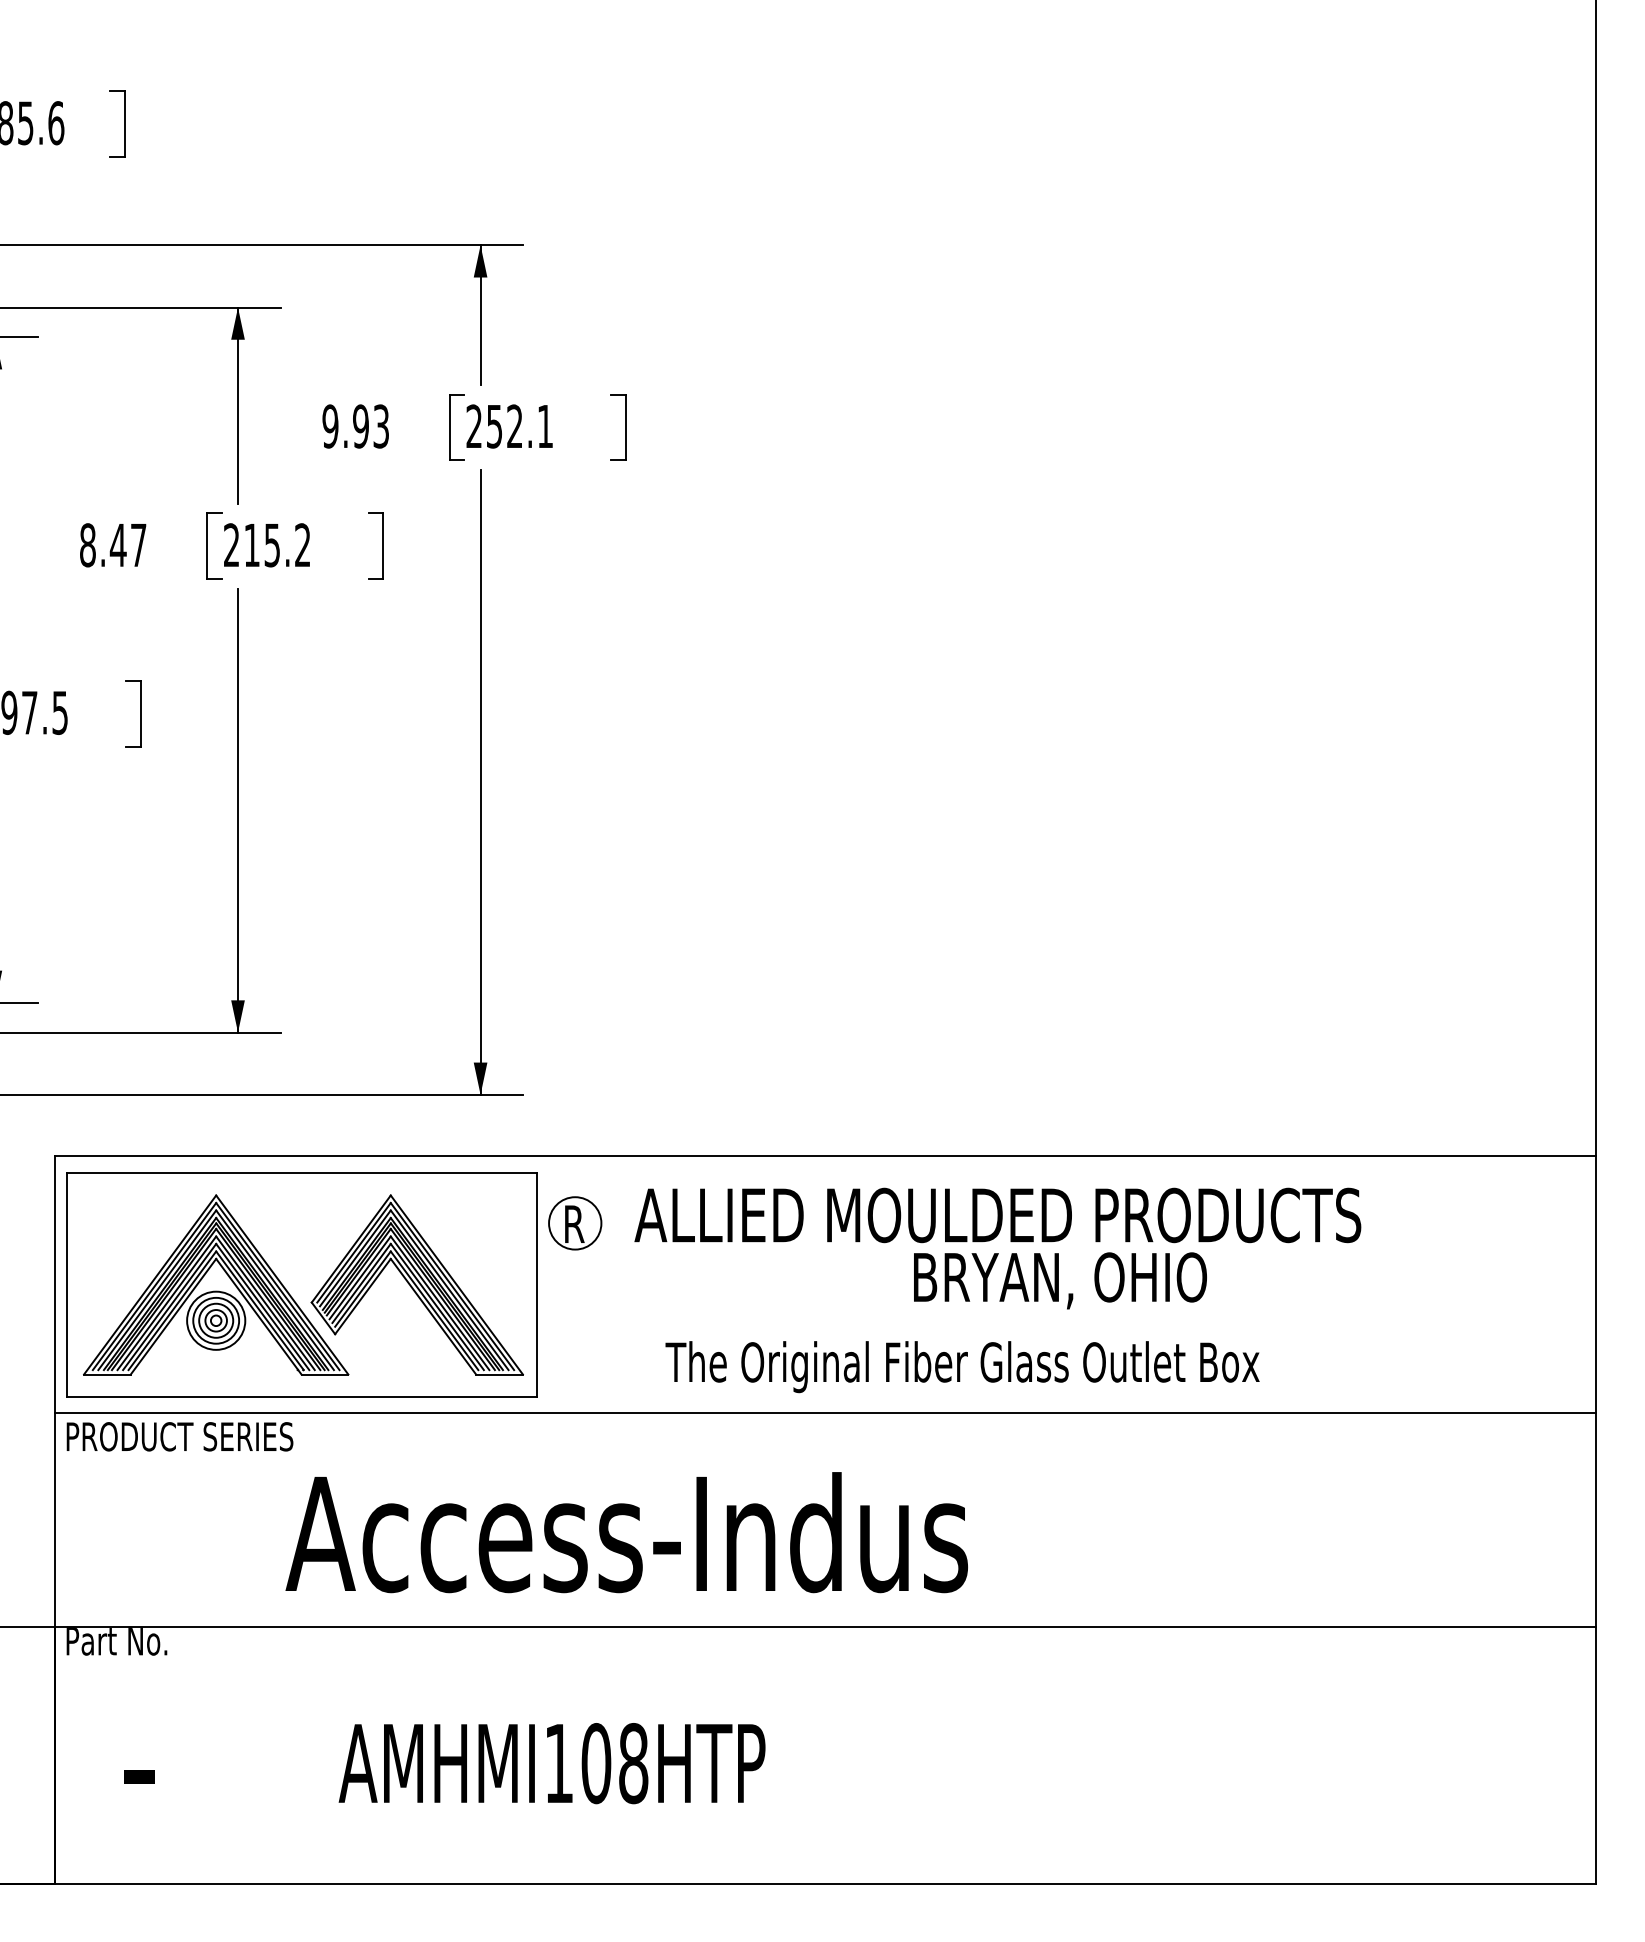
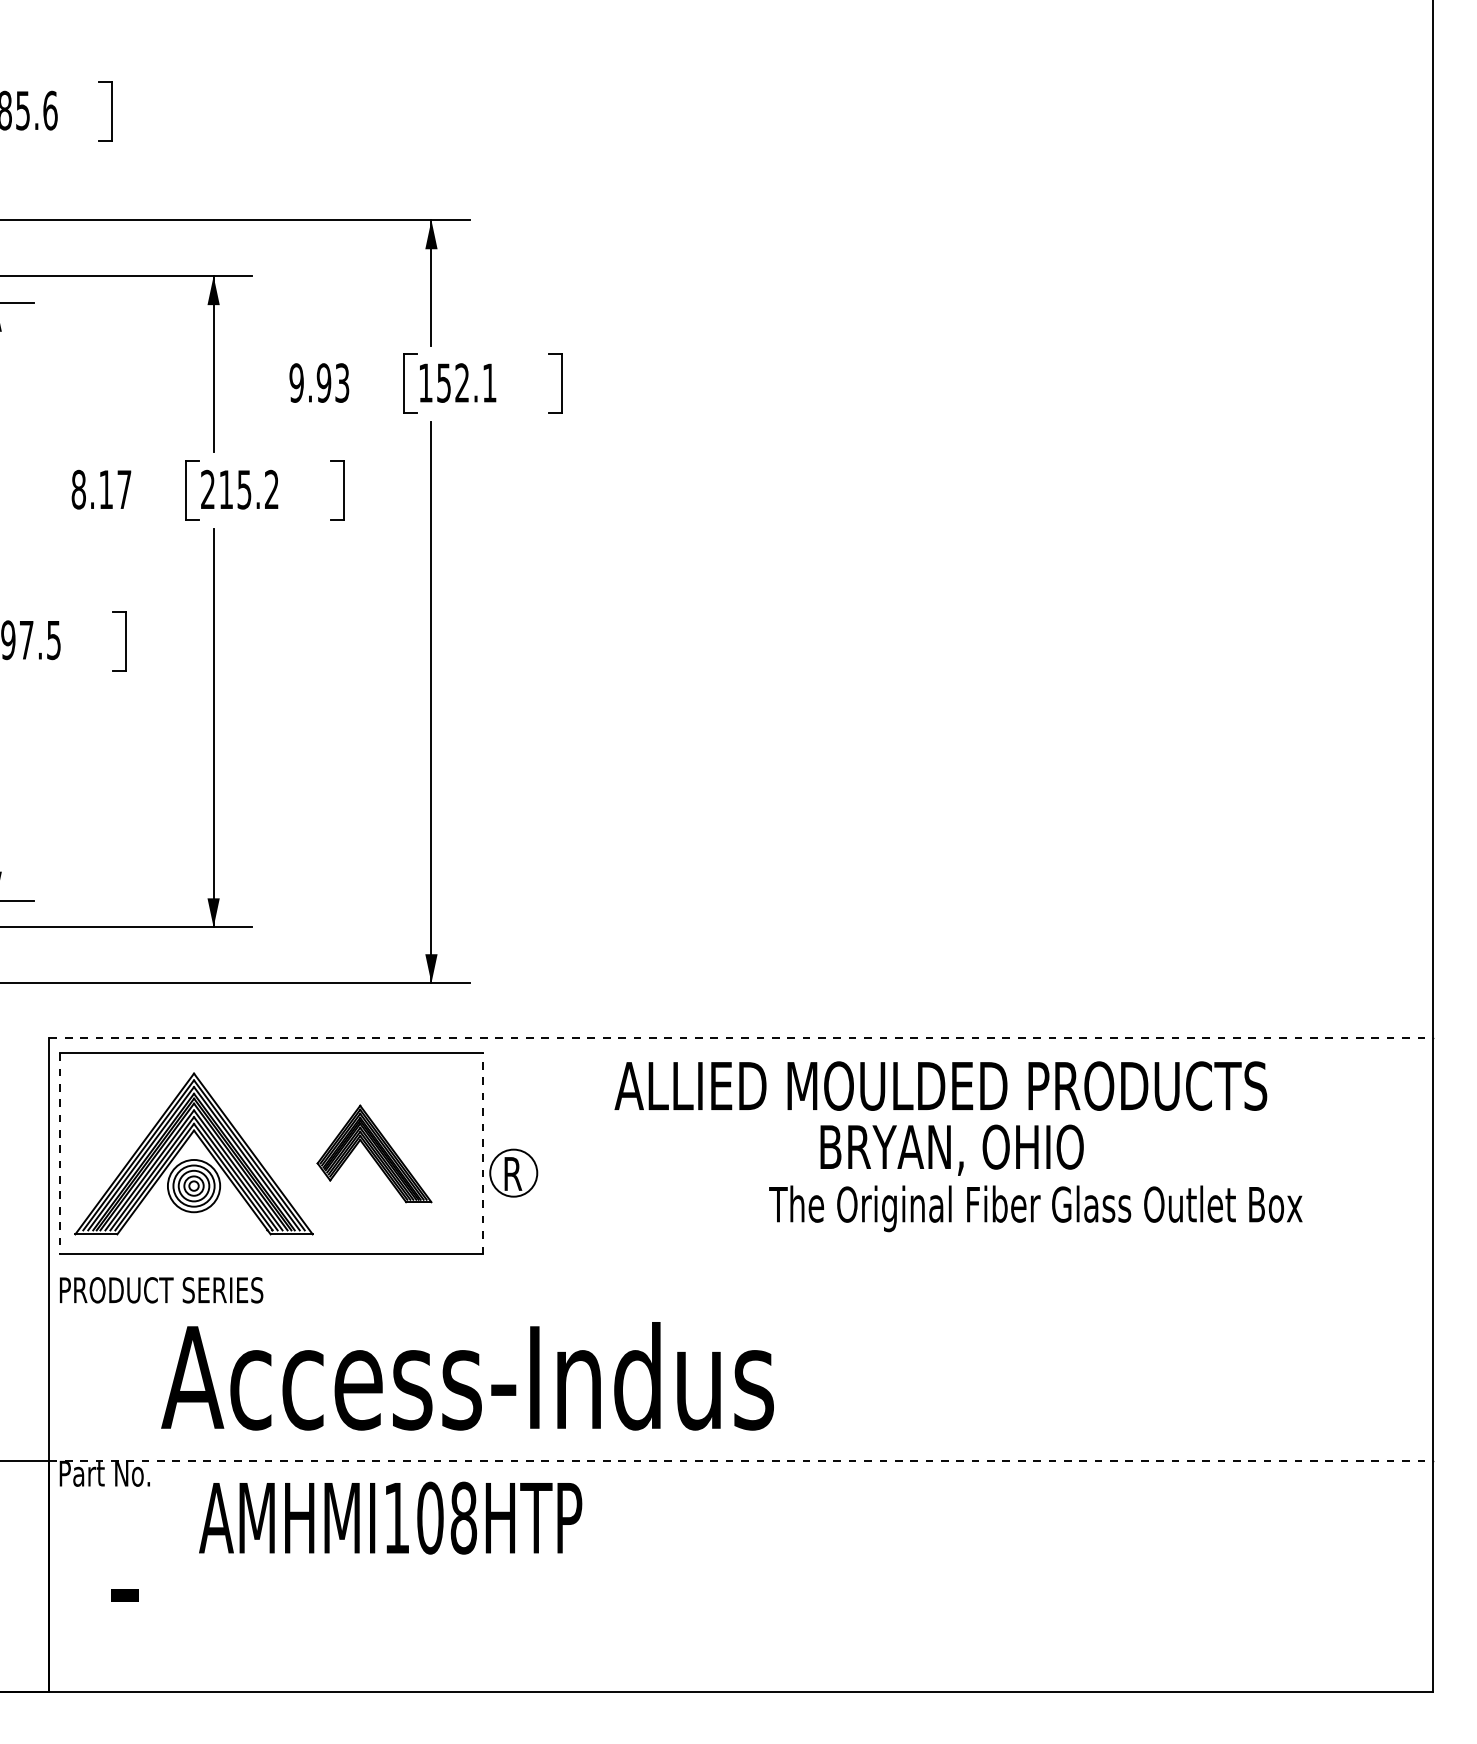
text: (473, 425) -> (425, 382), 252.1 -> 152.1
text: (117, 545) -> (105, 489), 8.47 -> 8.17
line: (825, 1156) -> (741, 1038), solid -> dashed
text: (997, 1215) -> (940, 1086), moved
part: (575, 1223) -> (514, 1173), moved
line: (67, 1284) -> (60, 1153), solid -> dashed
part: (416, 1284) -> (373, 1153), size x0.6
line: (537, 1284) -> (482, 1153), solid -> dashed
text: (962, 1367) -> (1035, 1209), moved
line: (825, 1413) -> (741, 1269), removed
text: (626, 1532) -> (467, 1376), moved
line: (825, 1627) -> (741, 1461), solid -> dashed
text: (551, 1763) -> (390, 1518), moved

